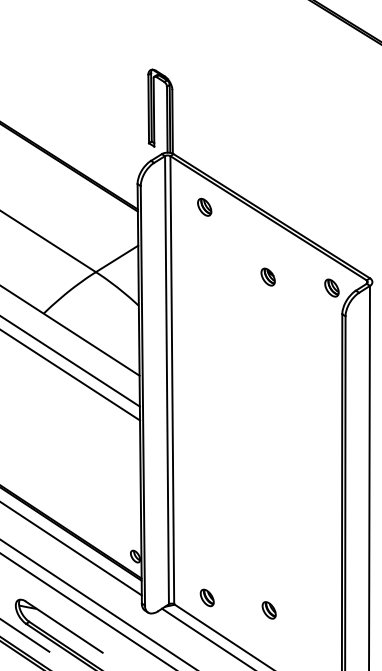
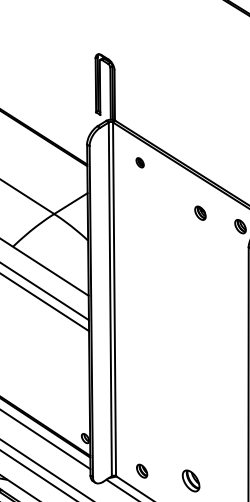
part: (204, 206) -> (139, 162), size x0.7
part: (267, 276) -> (199, 212), moved
part: (268, 610) -> (190, 481), size x1.6

